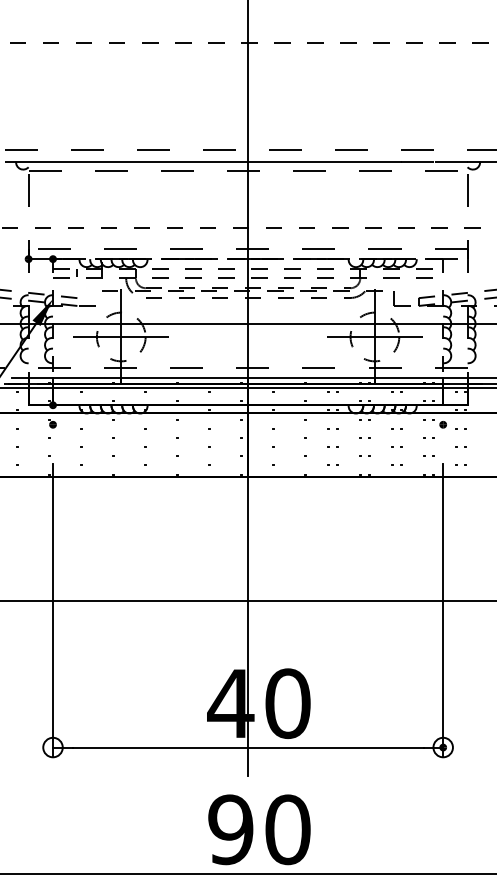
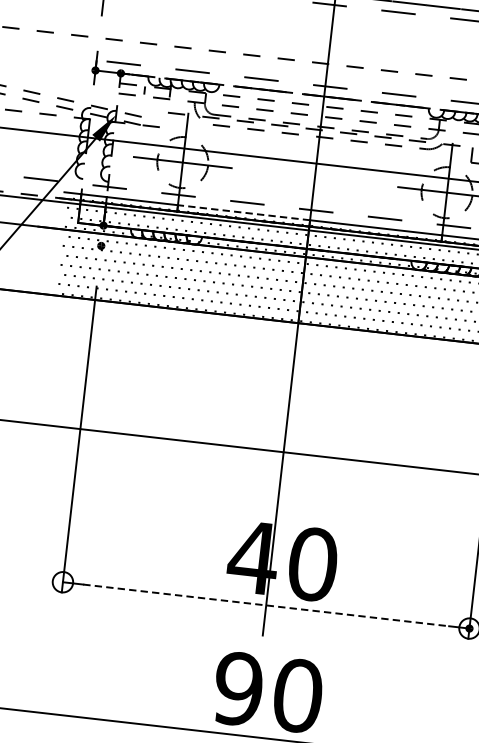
line: (184, 377) -> (243, 212), solid -> dashed
line: (248, 747) -> (266, 605), solid -> dashed

